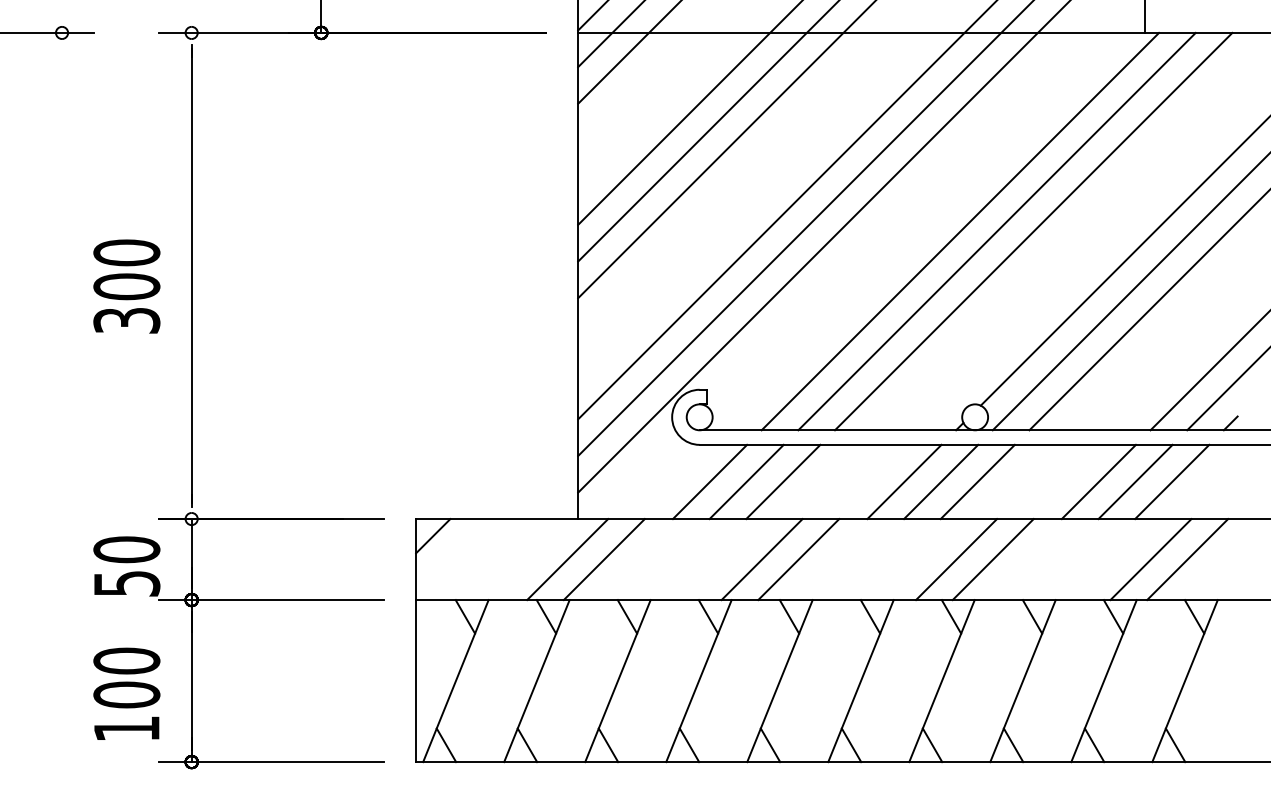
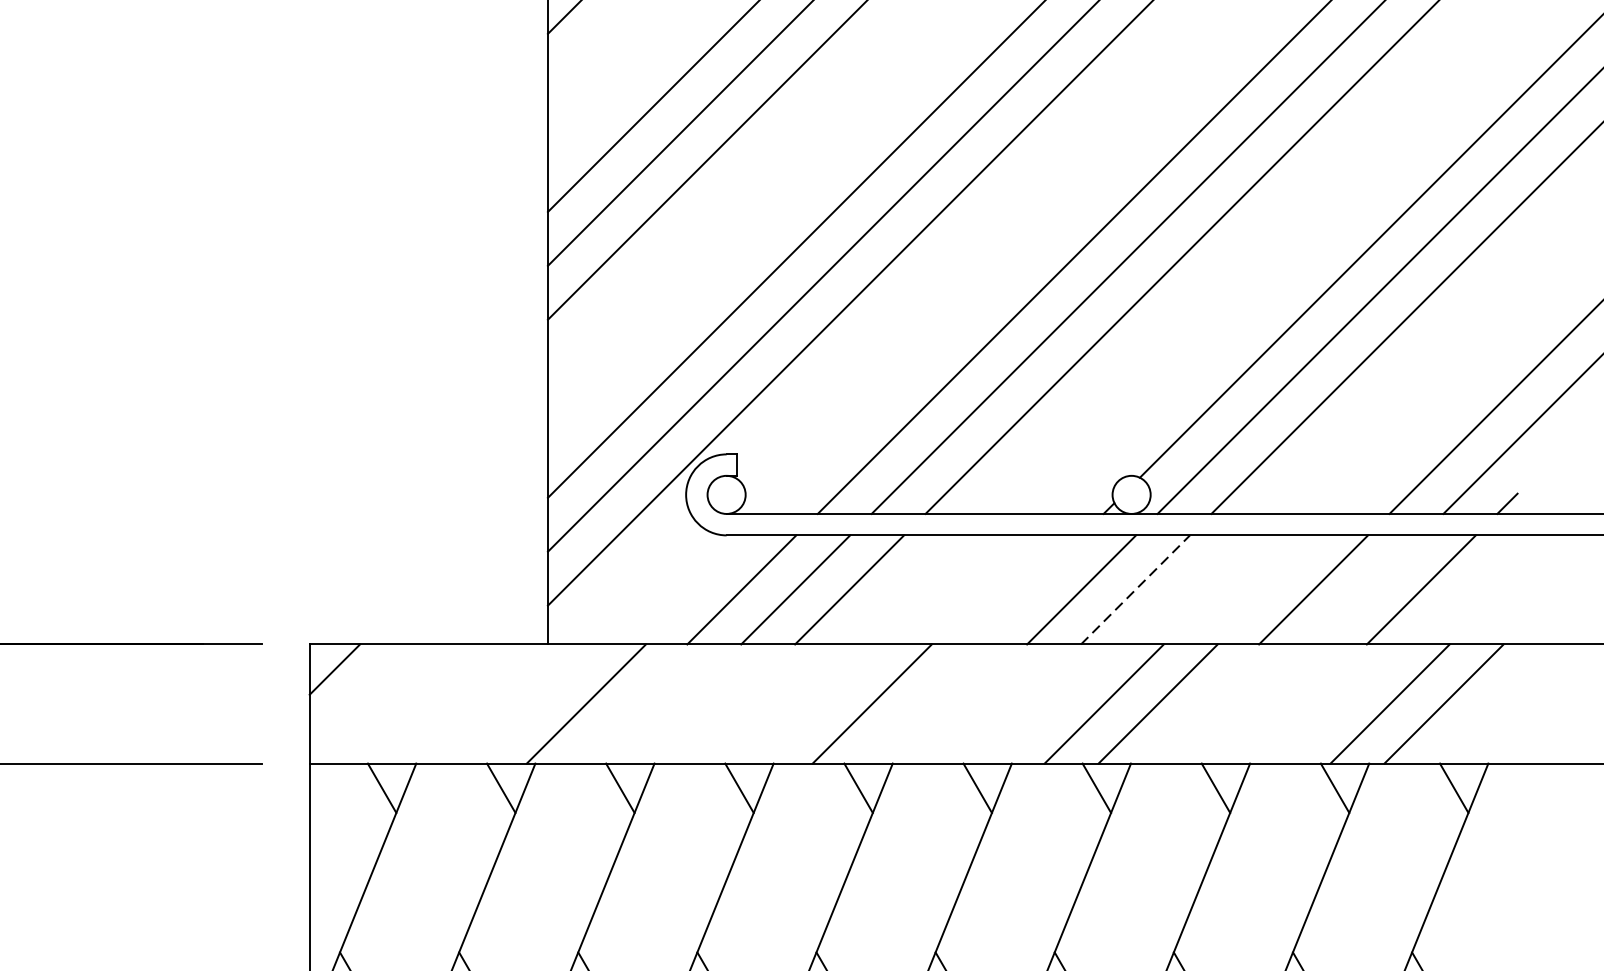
line: (904, 481) -> (1027, 589), removed
line: (978, 481) -> (1136, 589), solid -> dashed
line: (1135, 481) -> (1367, 589), removed
line: (567, 559) -> (532, 703), removed
line: (761, 559) -> (817, 703), removed

